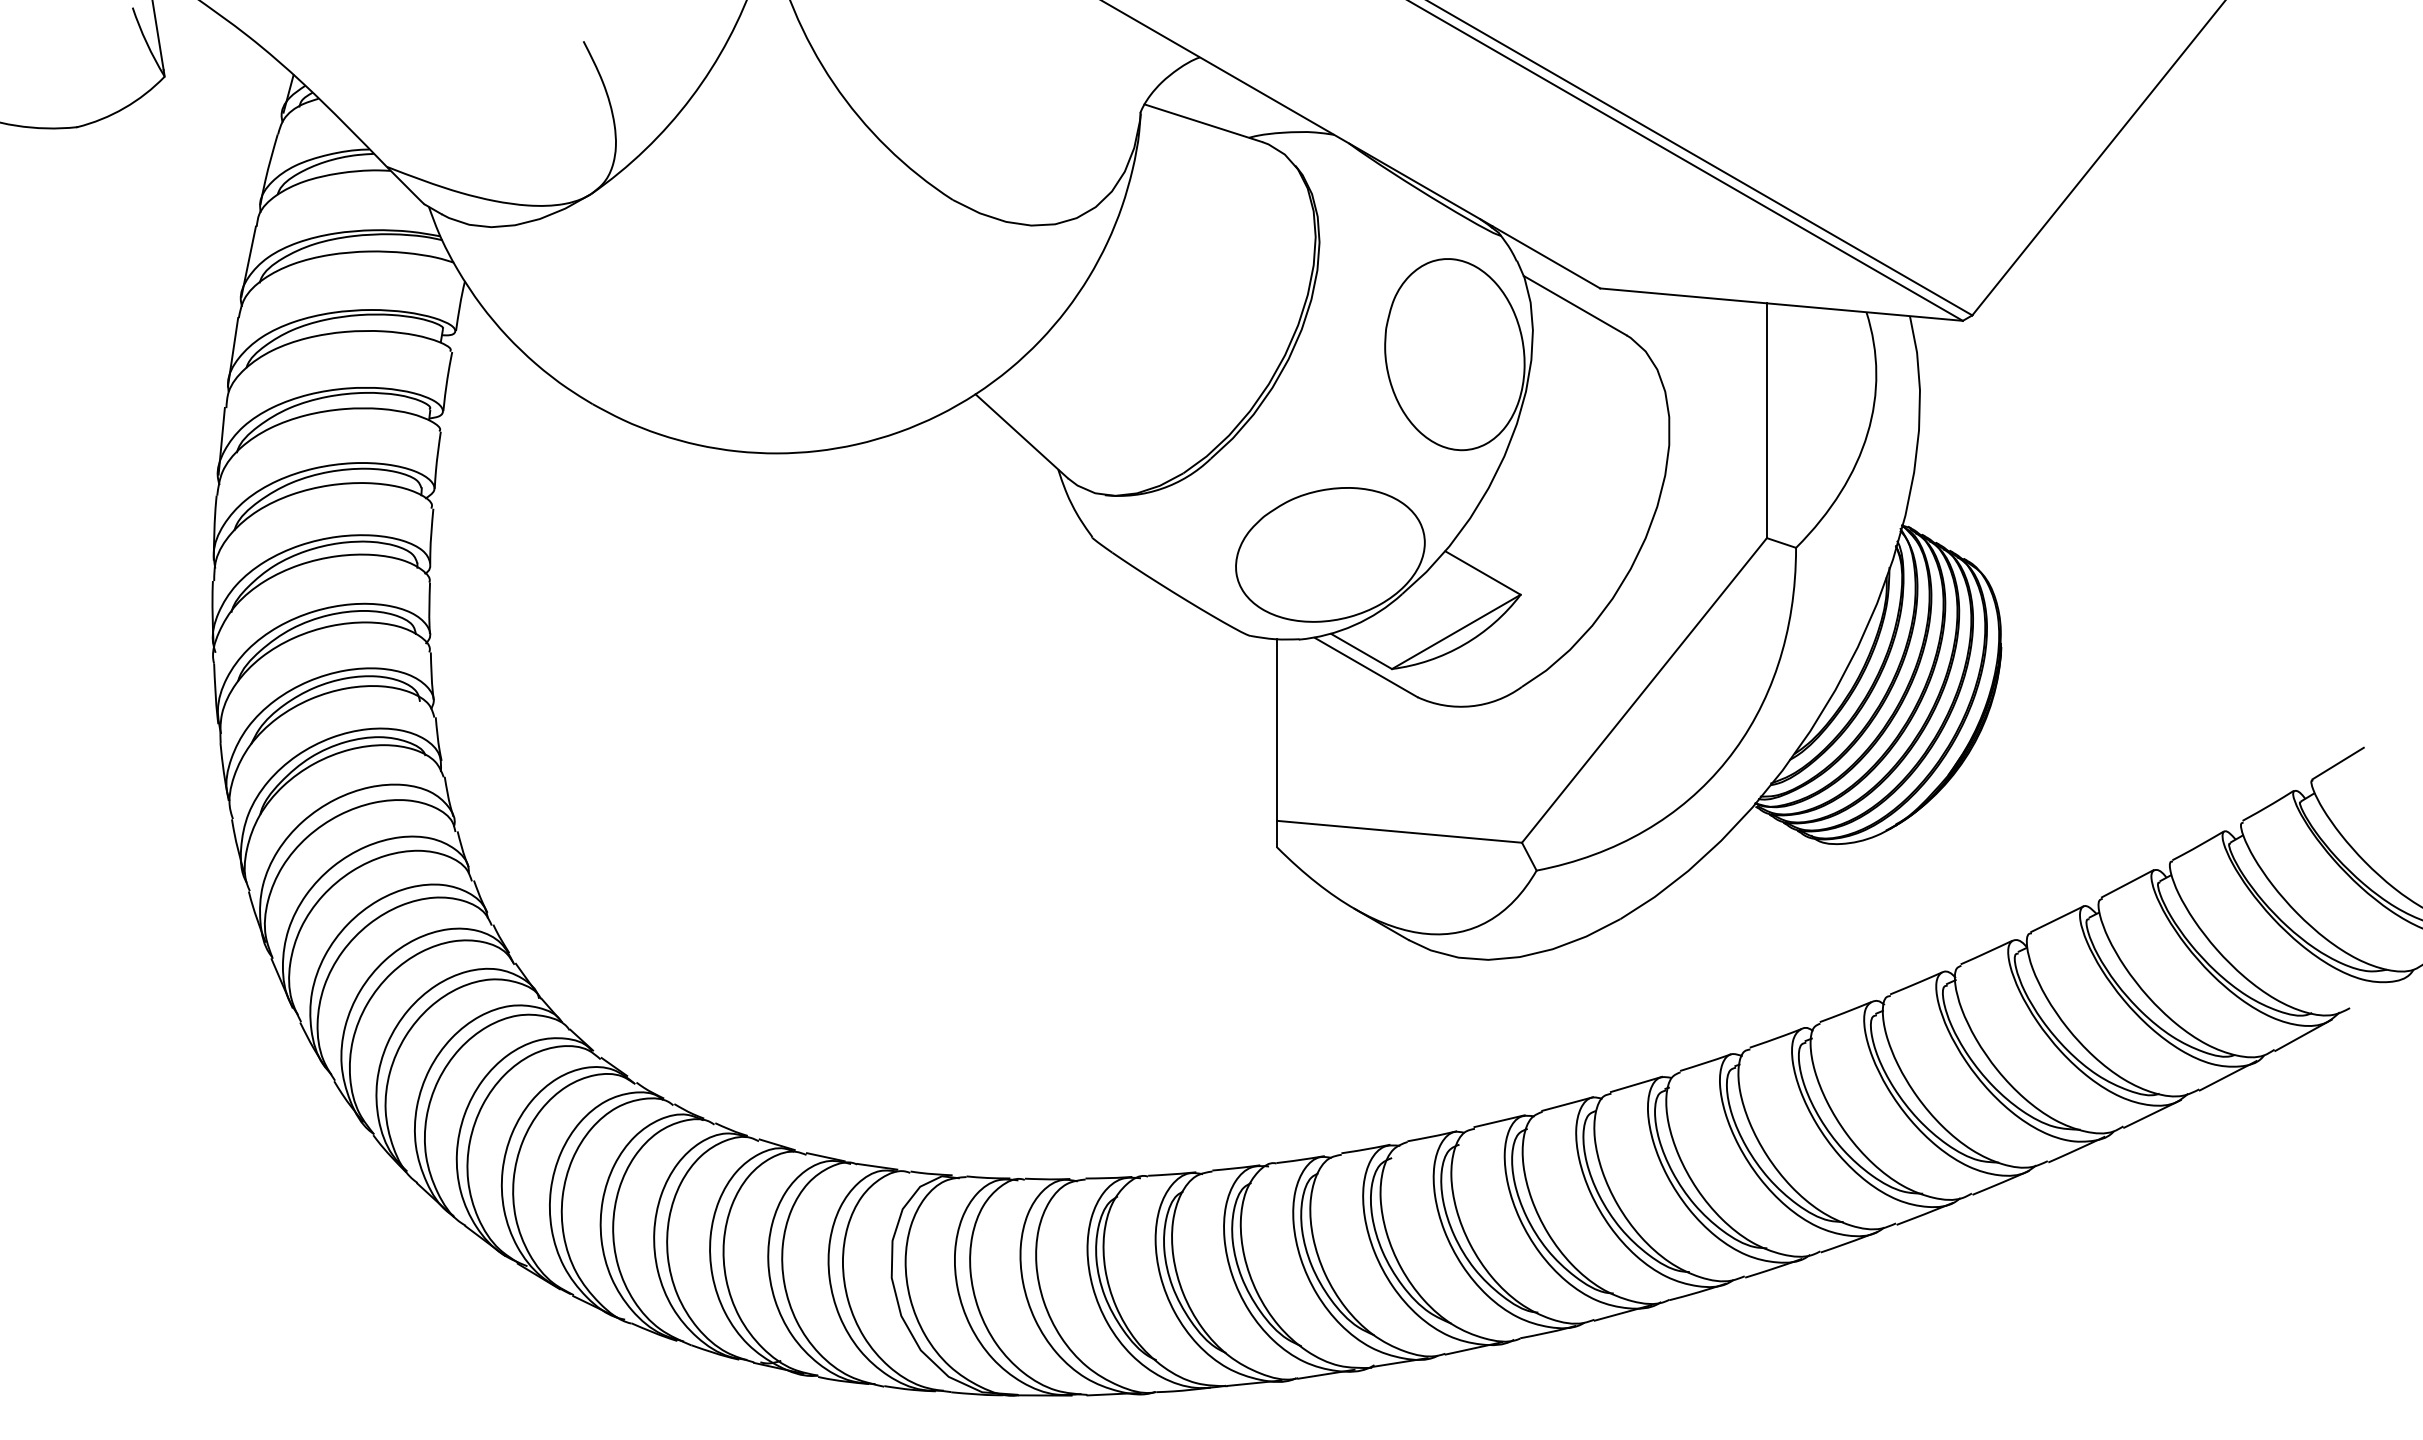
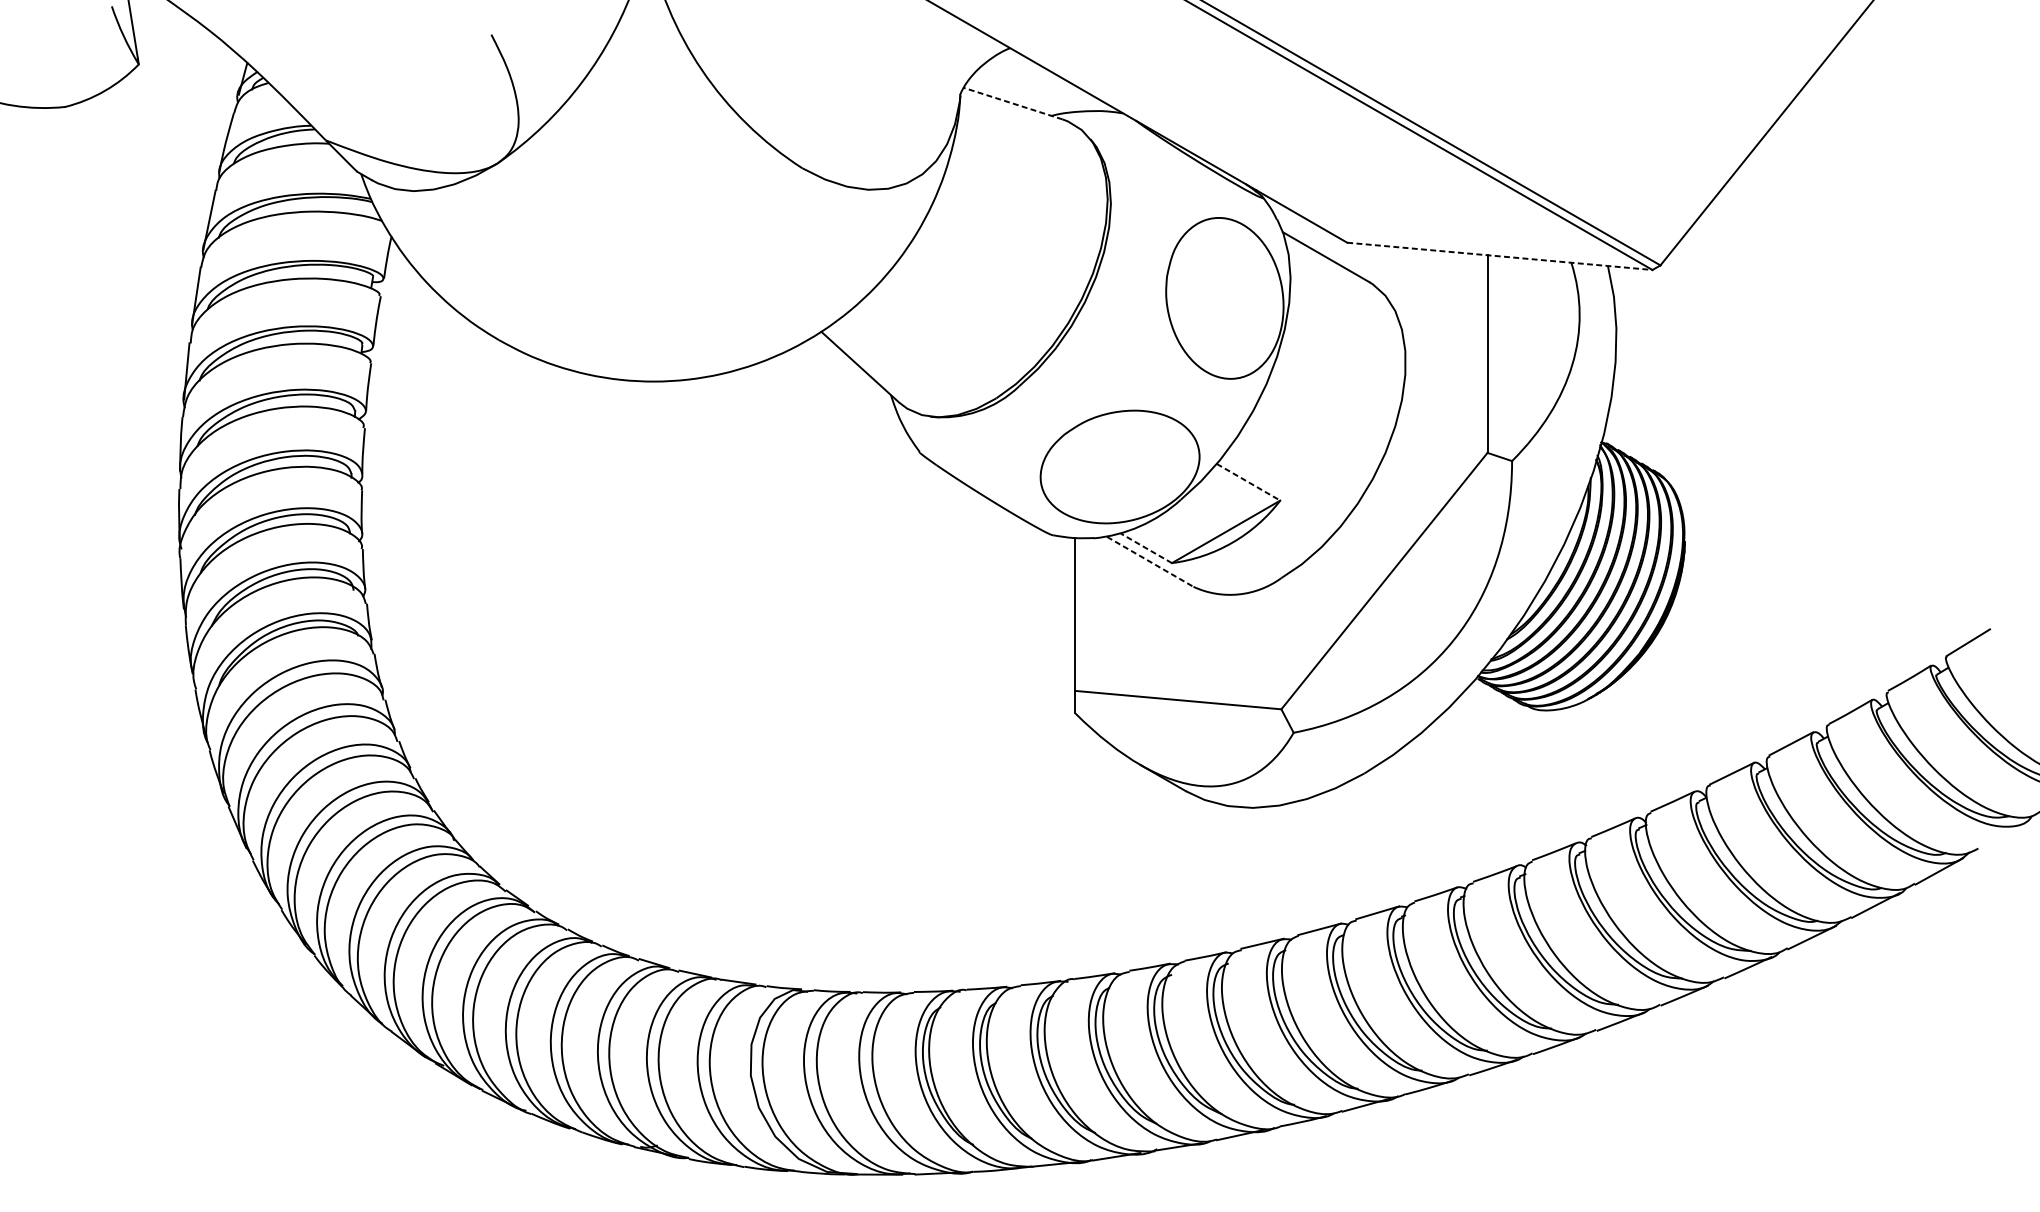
line: (1203, 123) -> (1013, 103), solid -> dashed
line: (1782, 304) -> (1500, 256), solid -> dashed
line: (1483, 573) -> (1248, 482), solid -> dashed
line: (1361, 651) -> (1146, 548), solid -> dashed
line: (1366, 667) -> (1150, 561), solid -> dashed

